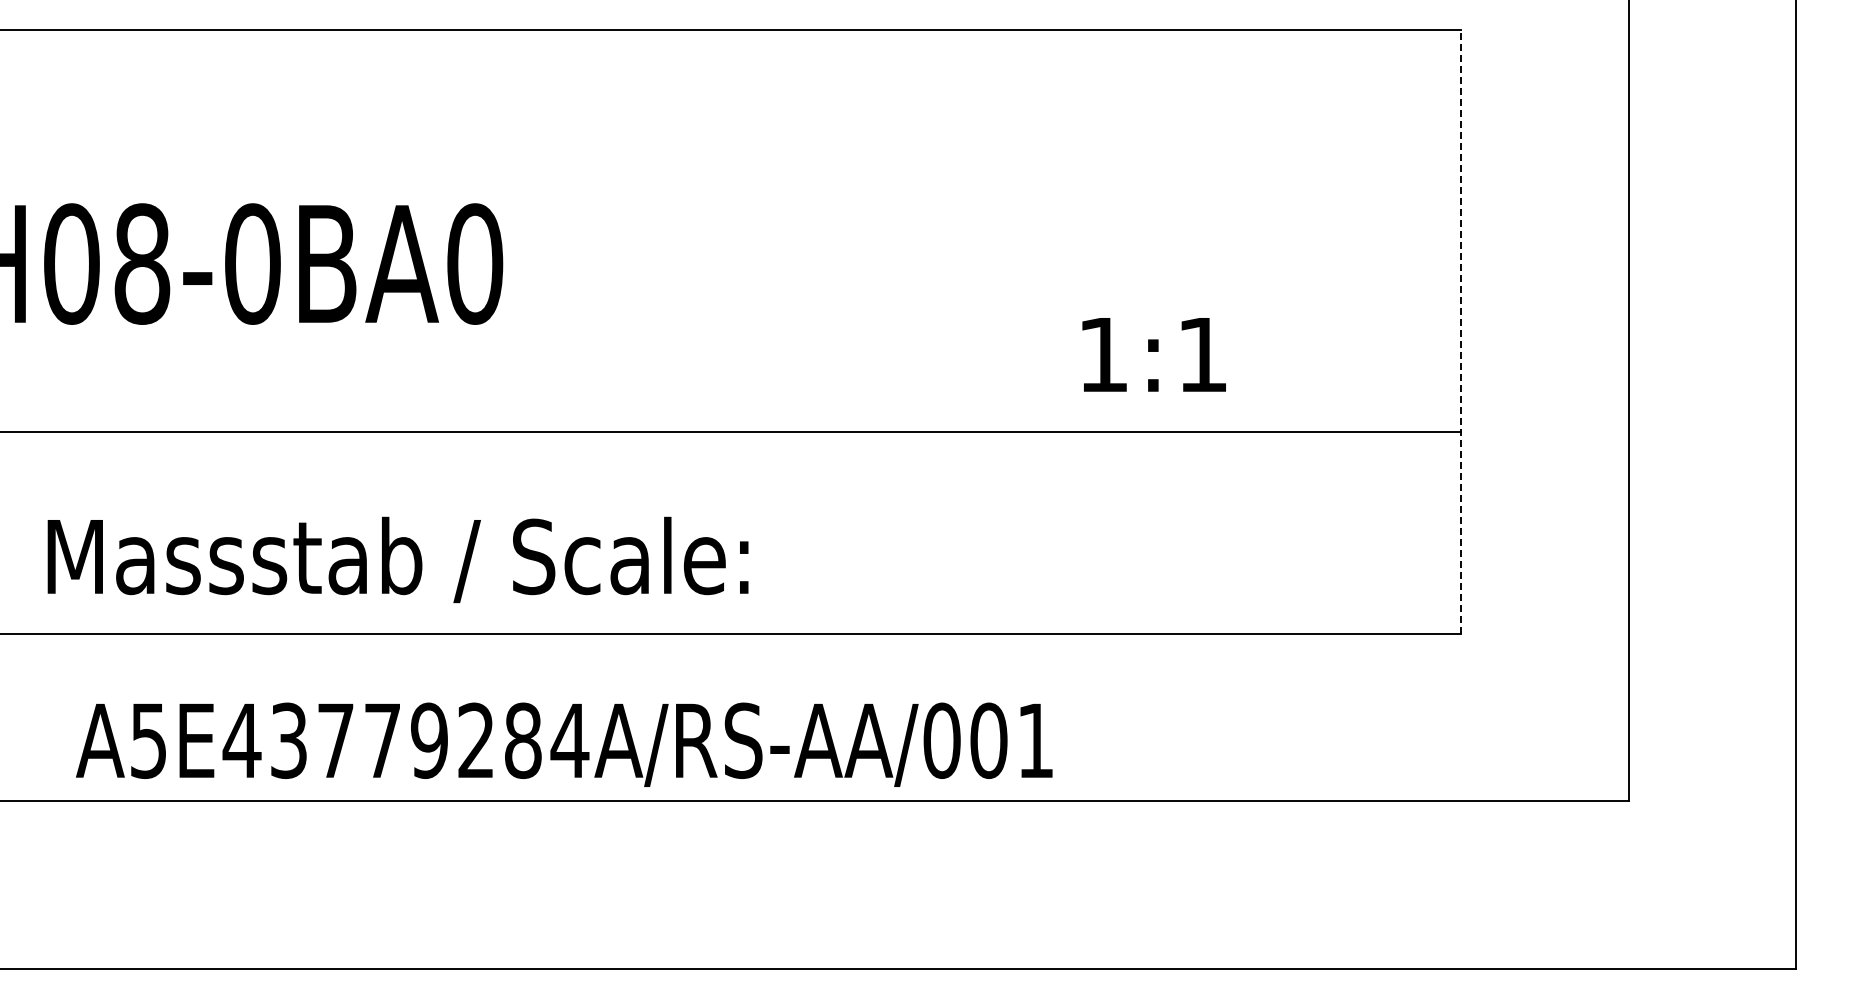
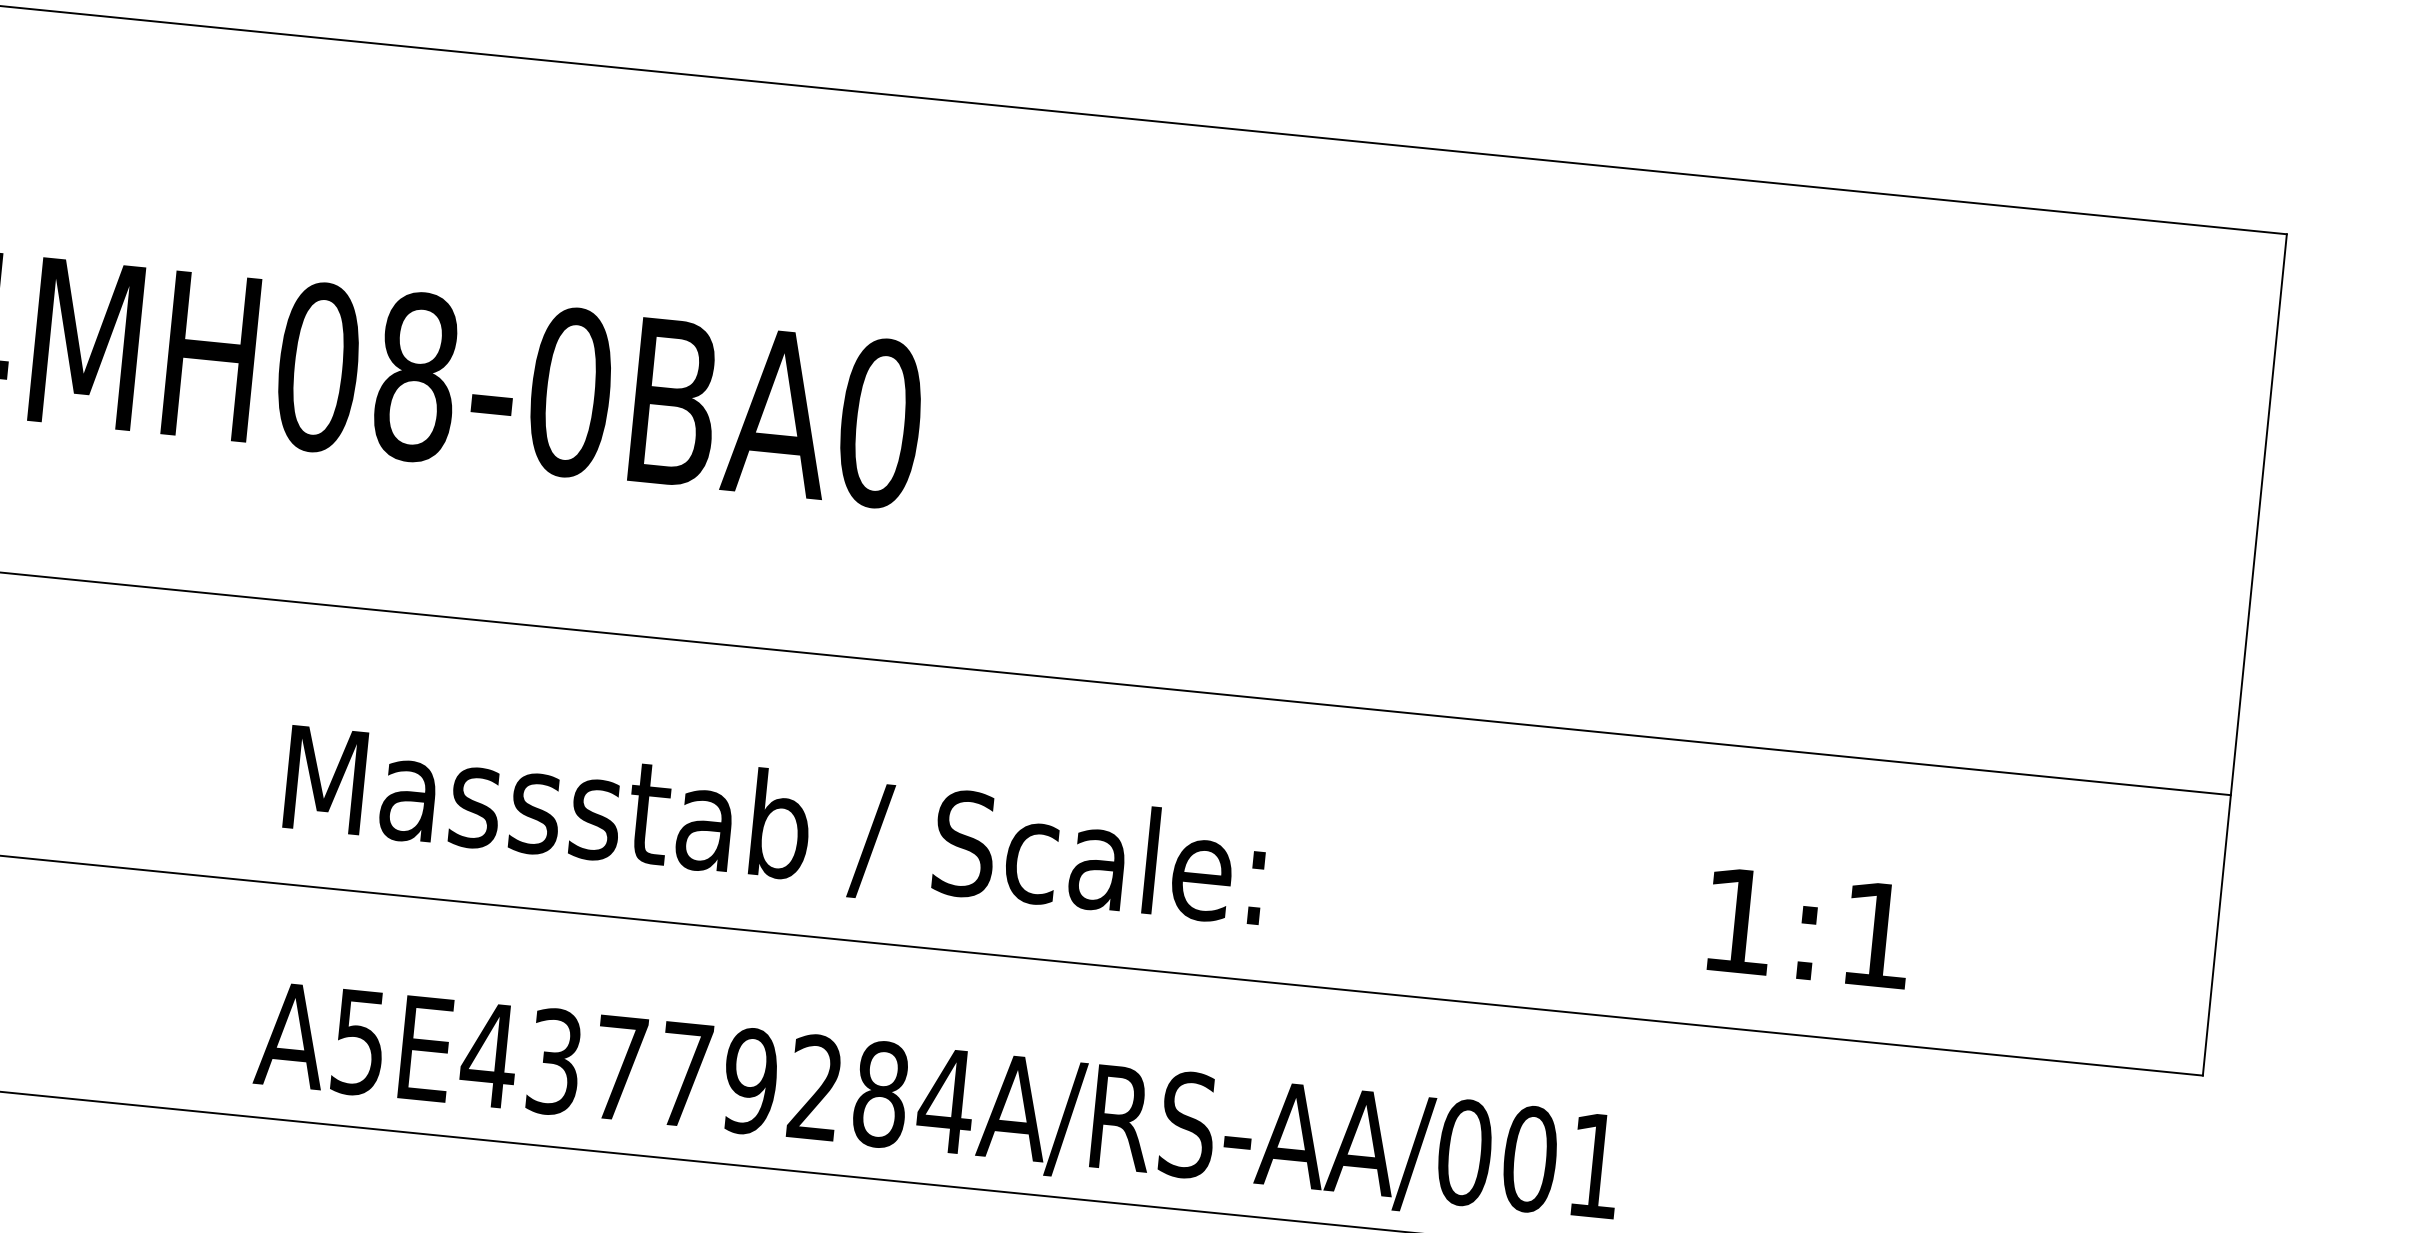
line: (1461, 331) -> (2245, 654), dashed -> solid
text: (1153, 354) -> (1808, 927), moved
text: (397, 559) -> (774, 828), moved

